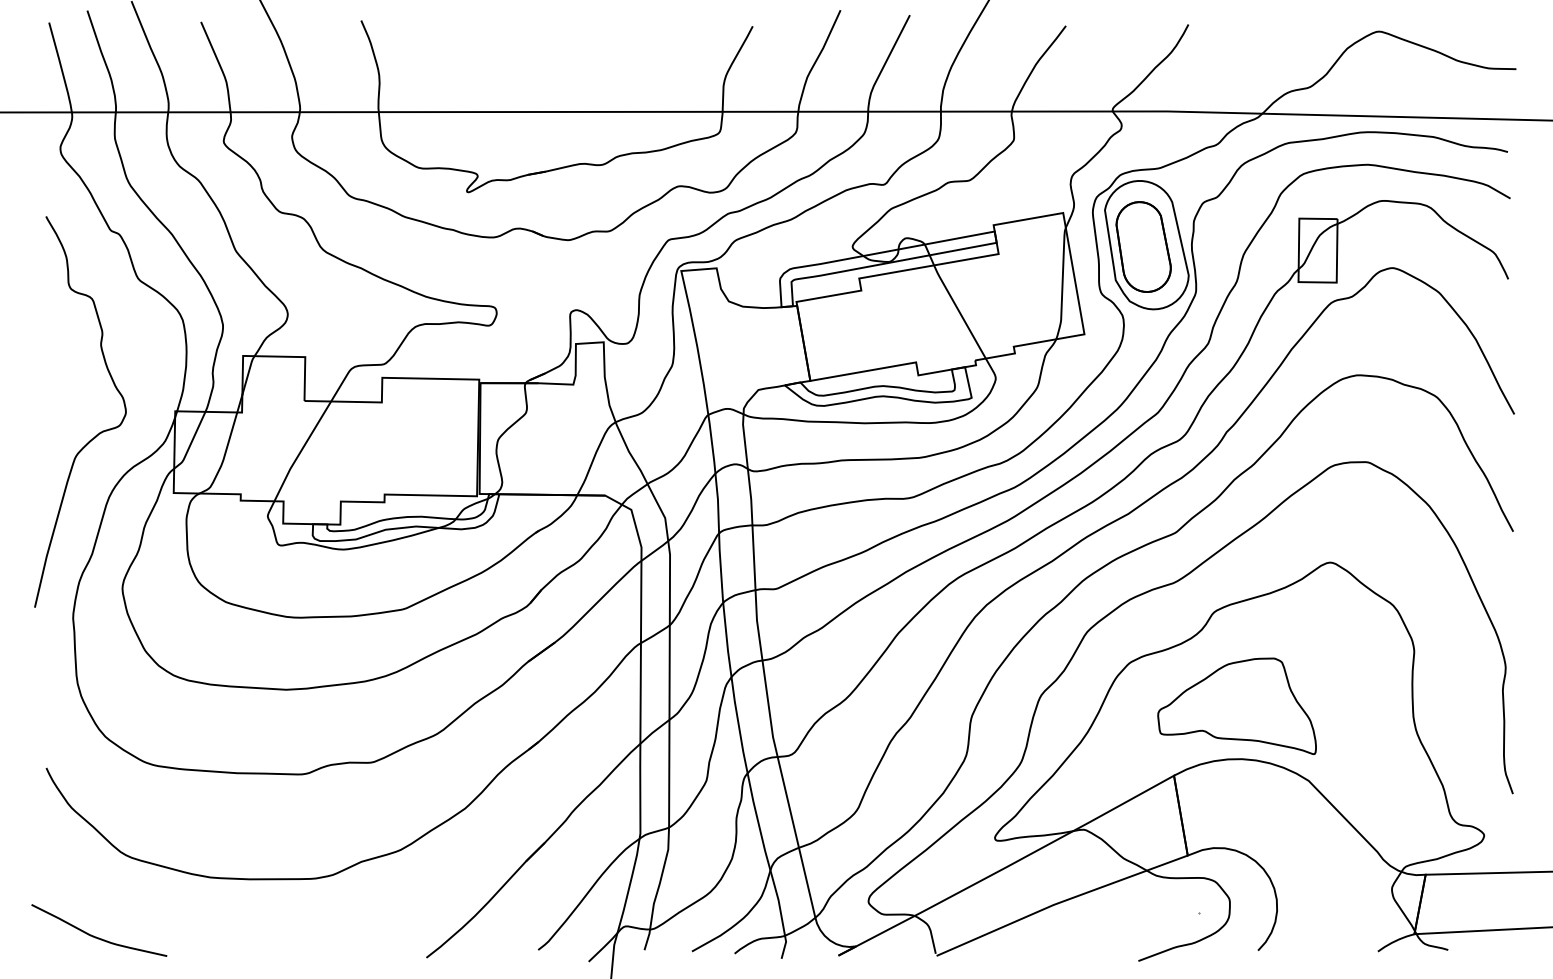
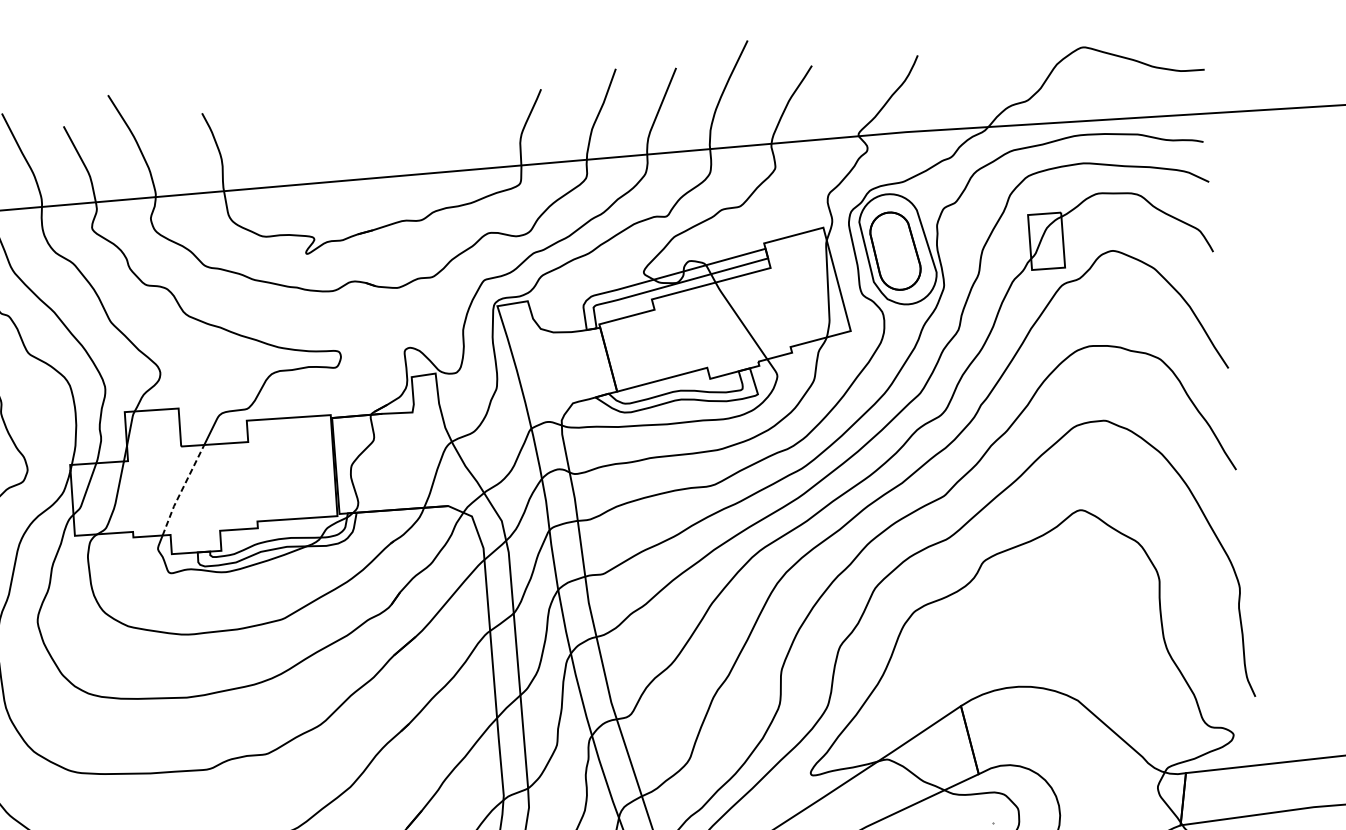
line: (301, 451) -> (182, 490), solid -> dashed
part: (1236, 705) -> (1009, 640), removed

